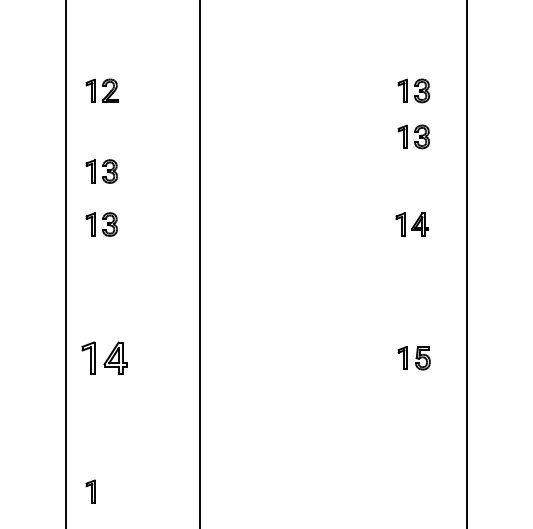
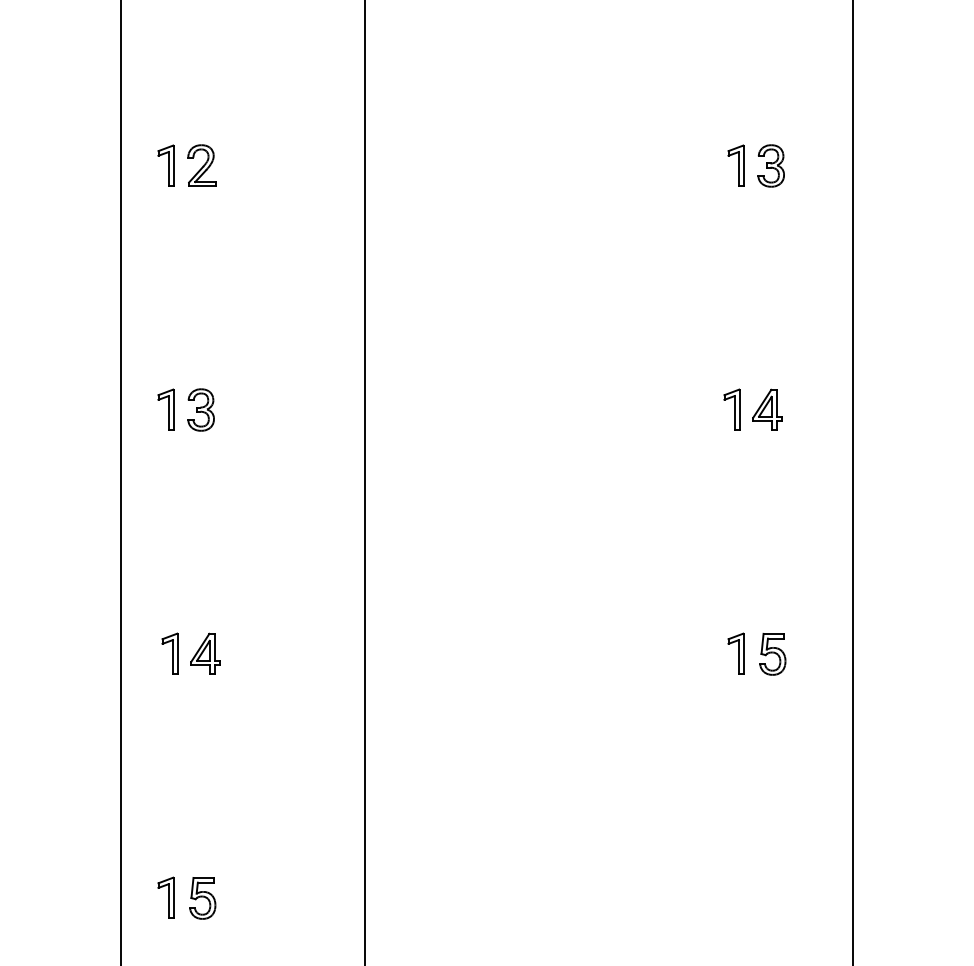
part: (413, 136) -> (755, 249), removed
part: (101, 171) -> (185, 313), removed
part: (104, 357) -> (191, 652), size x0.71
part: (110, 491) -> (202, 897), added

